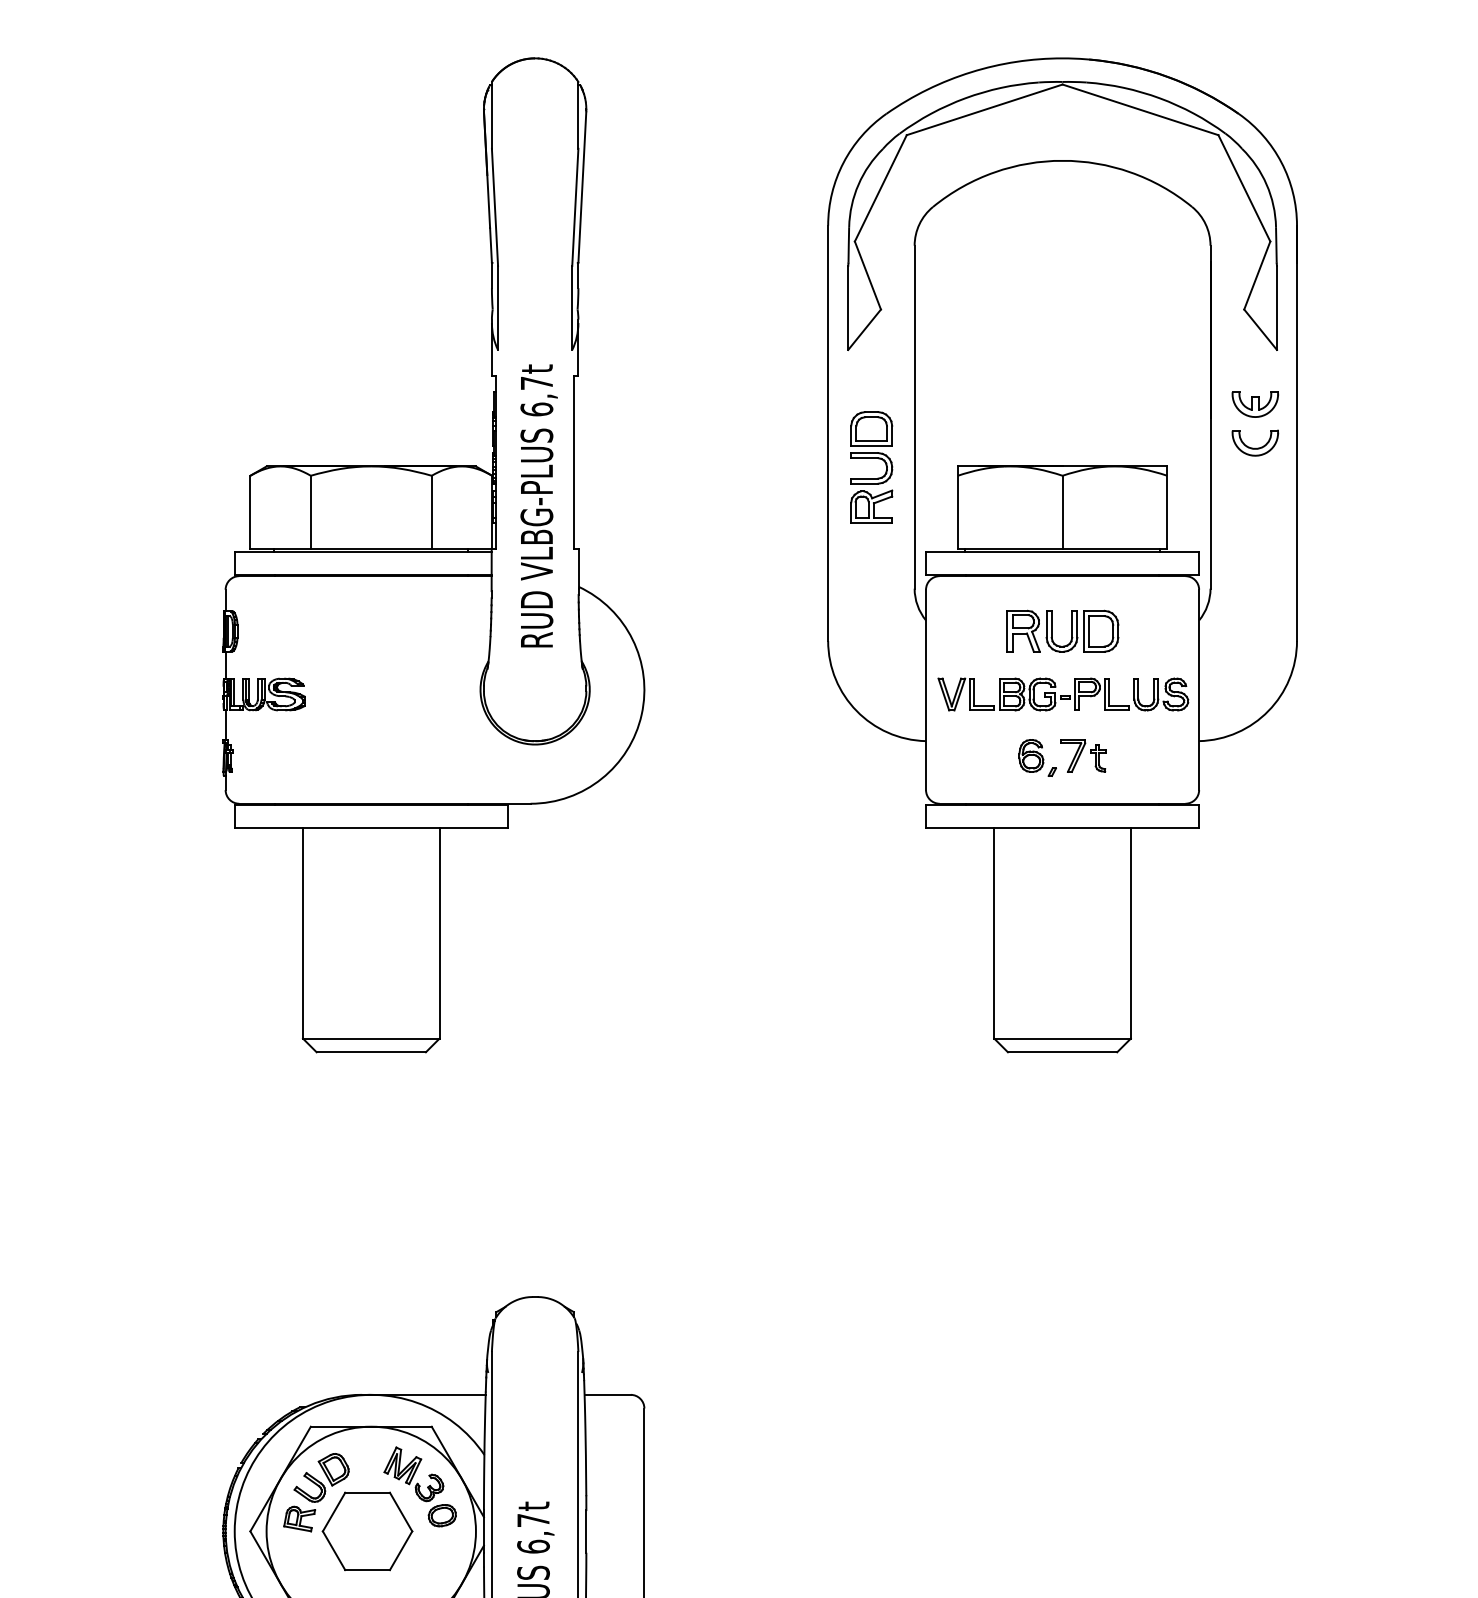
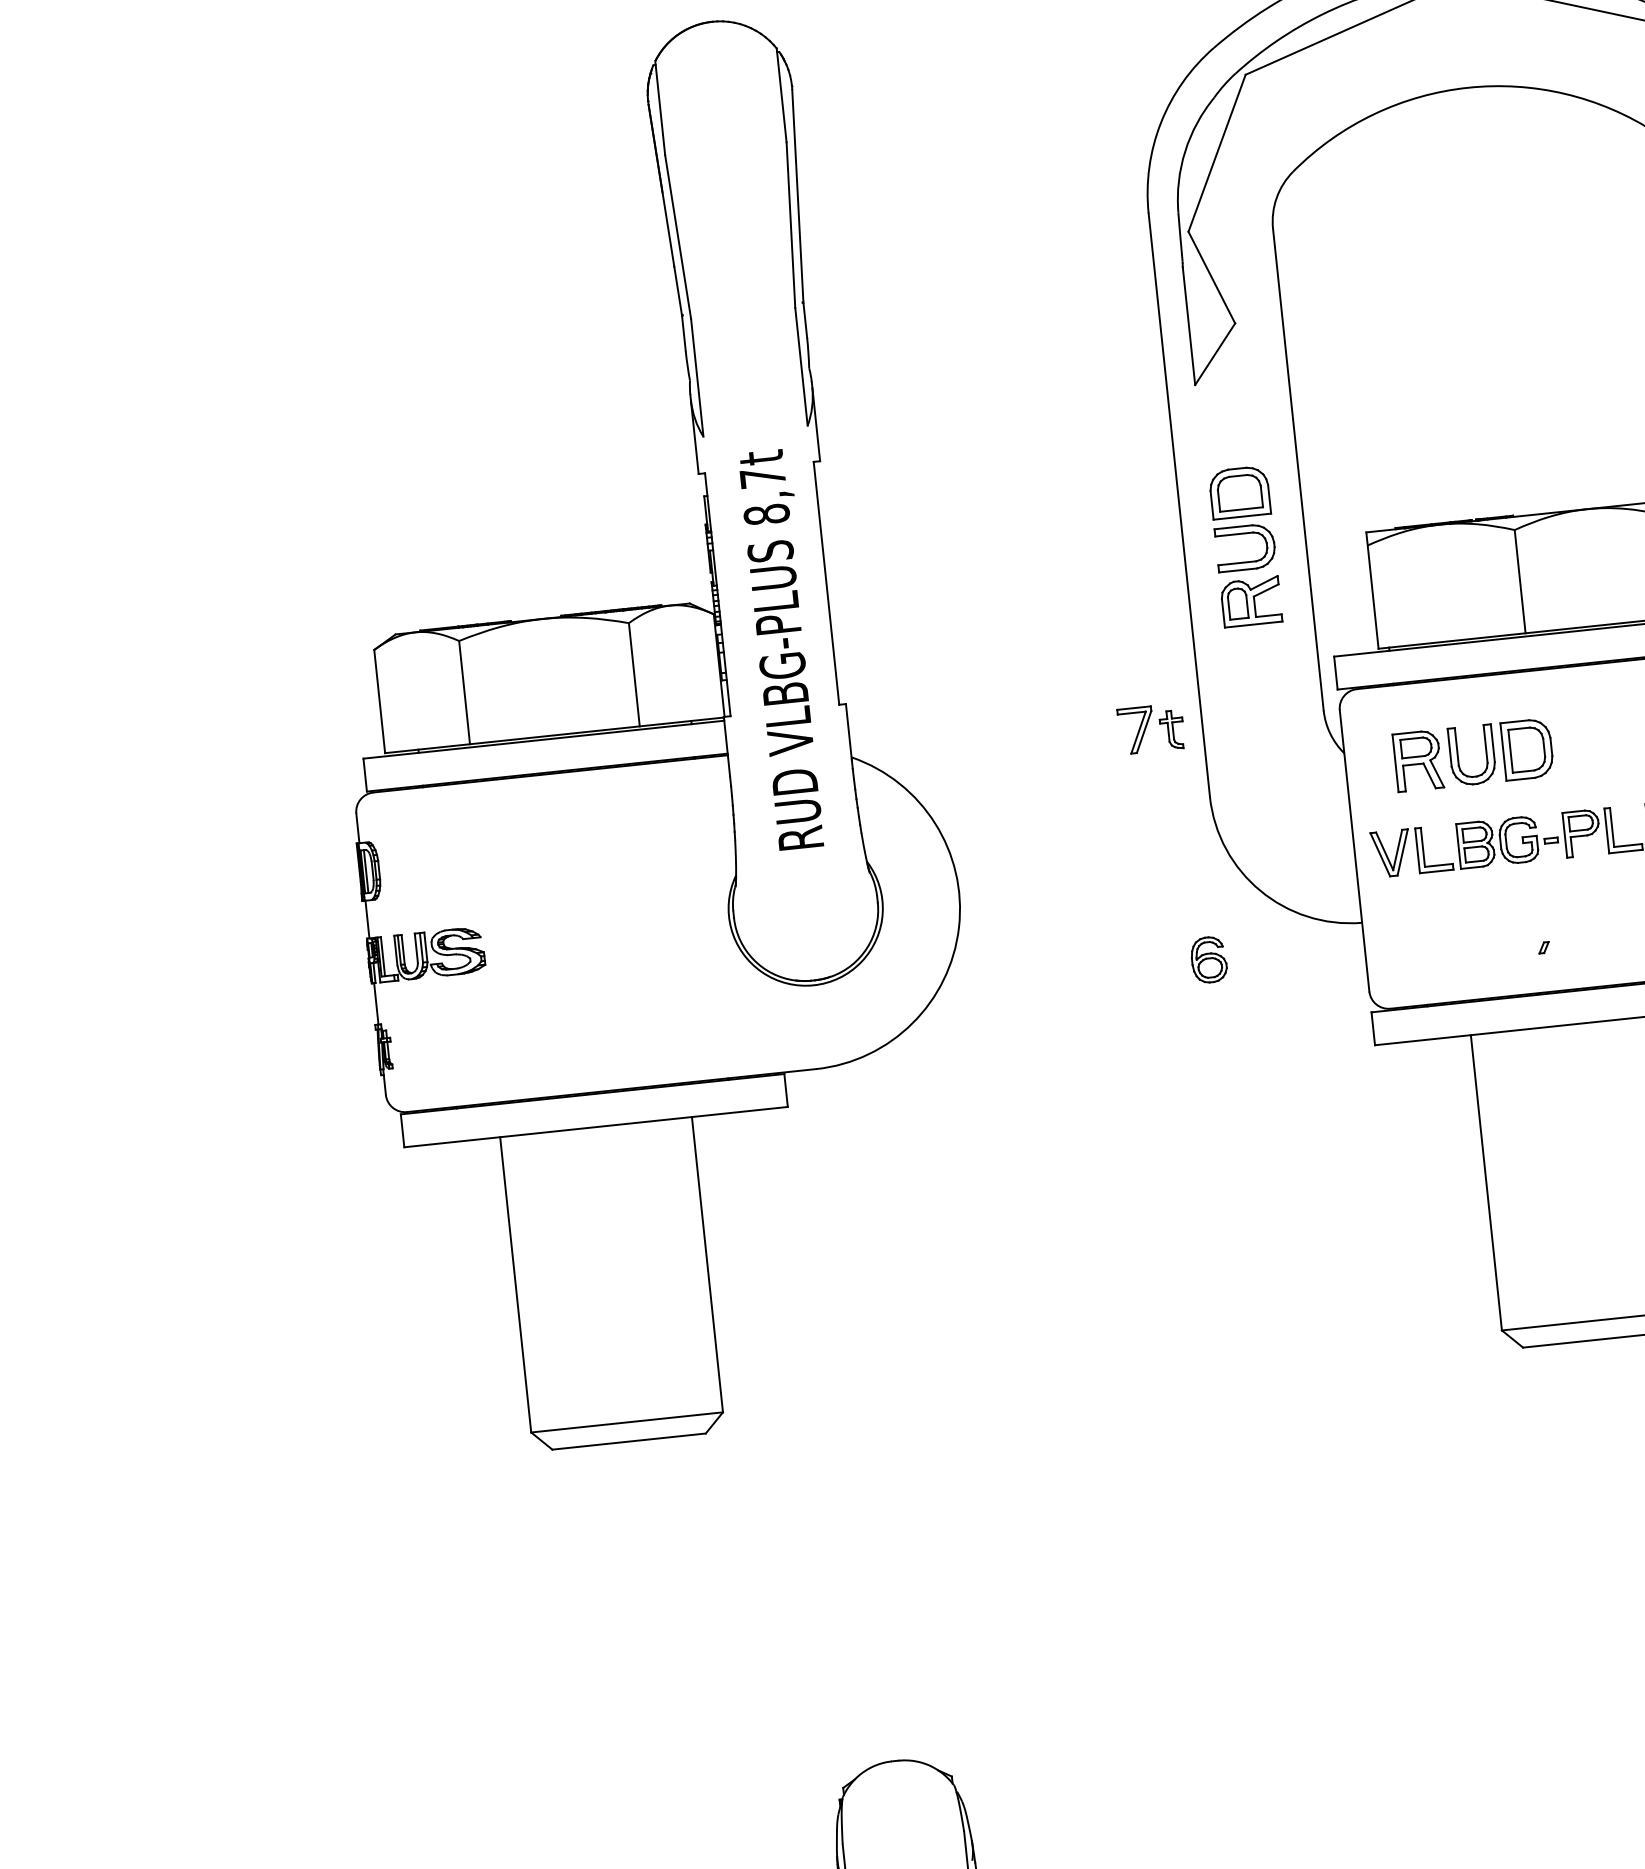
text: (536, 409) -> (766, 514), 6,7t -> 8,7t
part: (1071, 630) -> (1485, 752), moved
part: (1031, 755) -> (1209, 959), moved
part: (1083, 755) -> (1150, 728), moved

